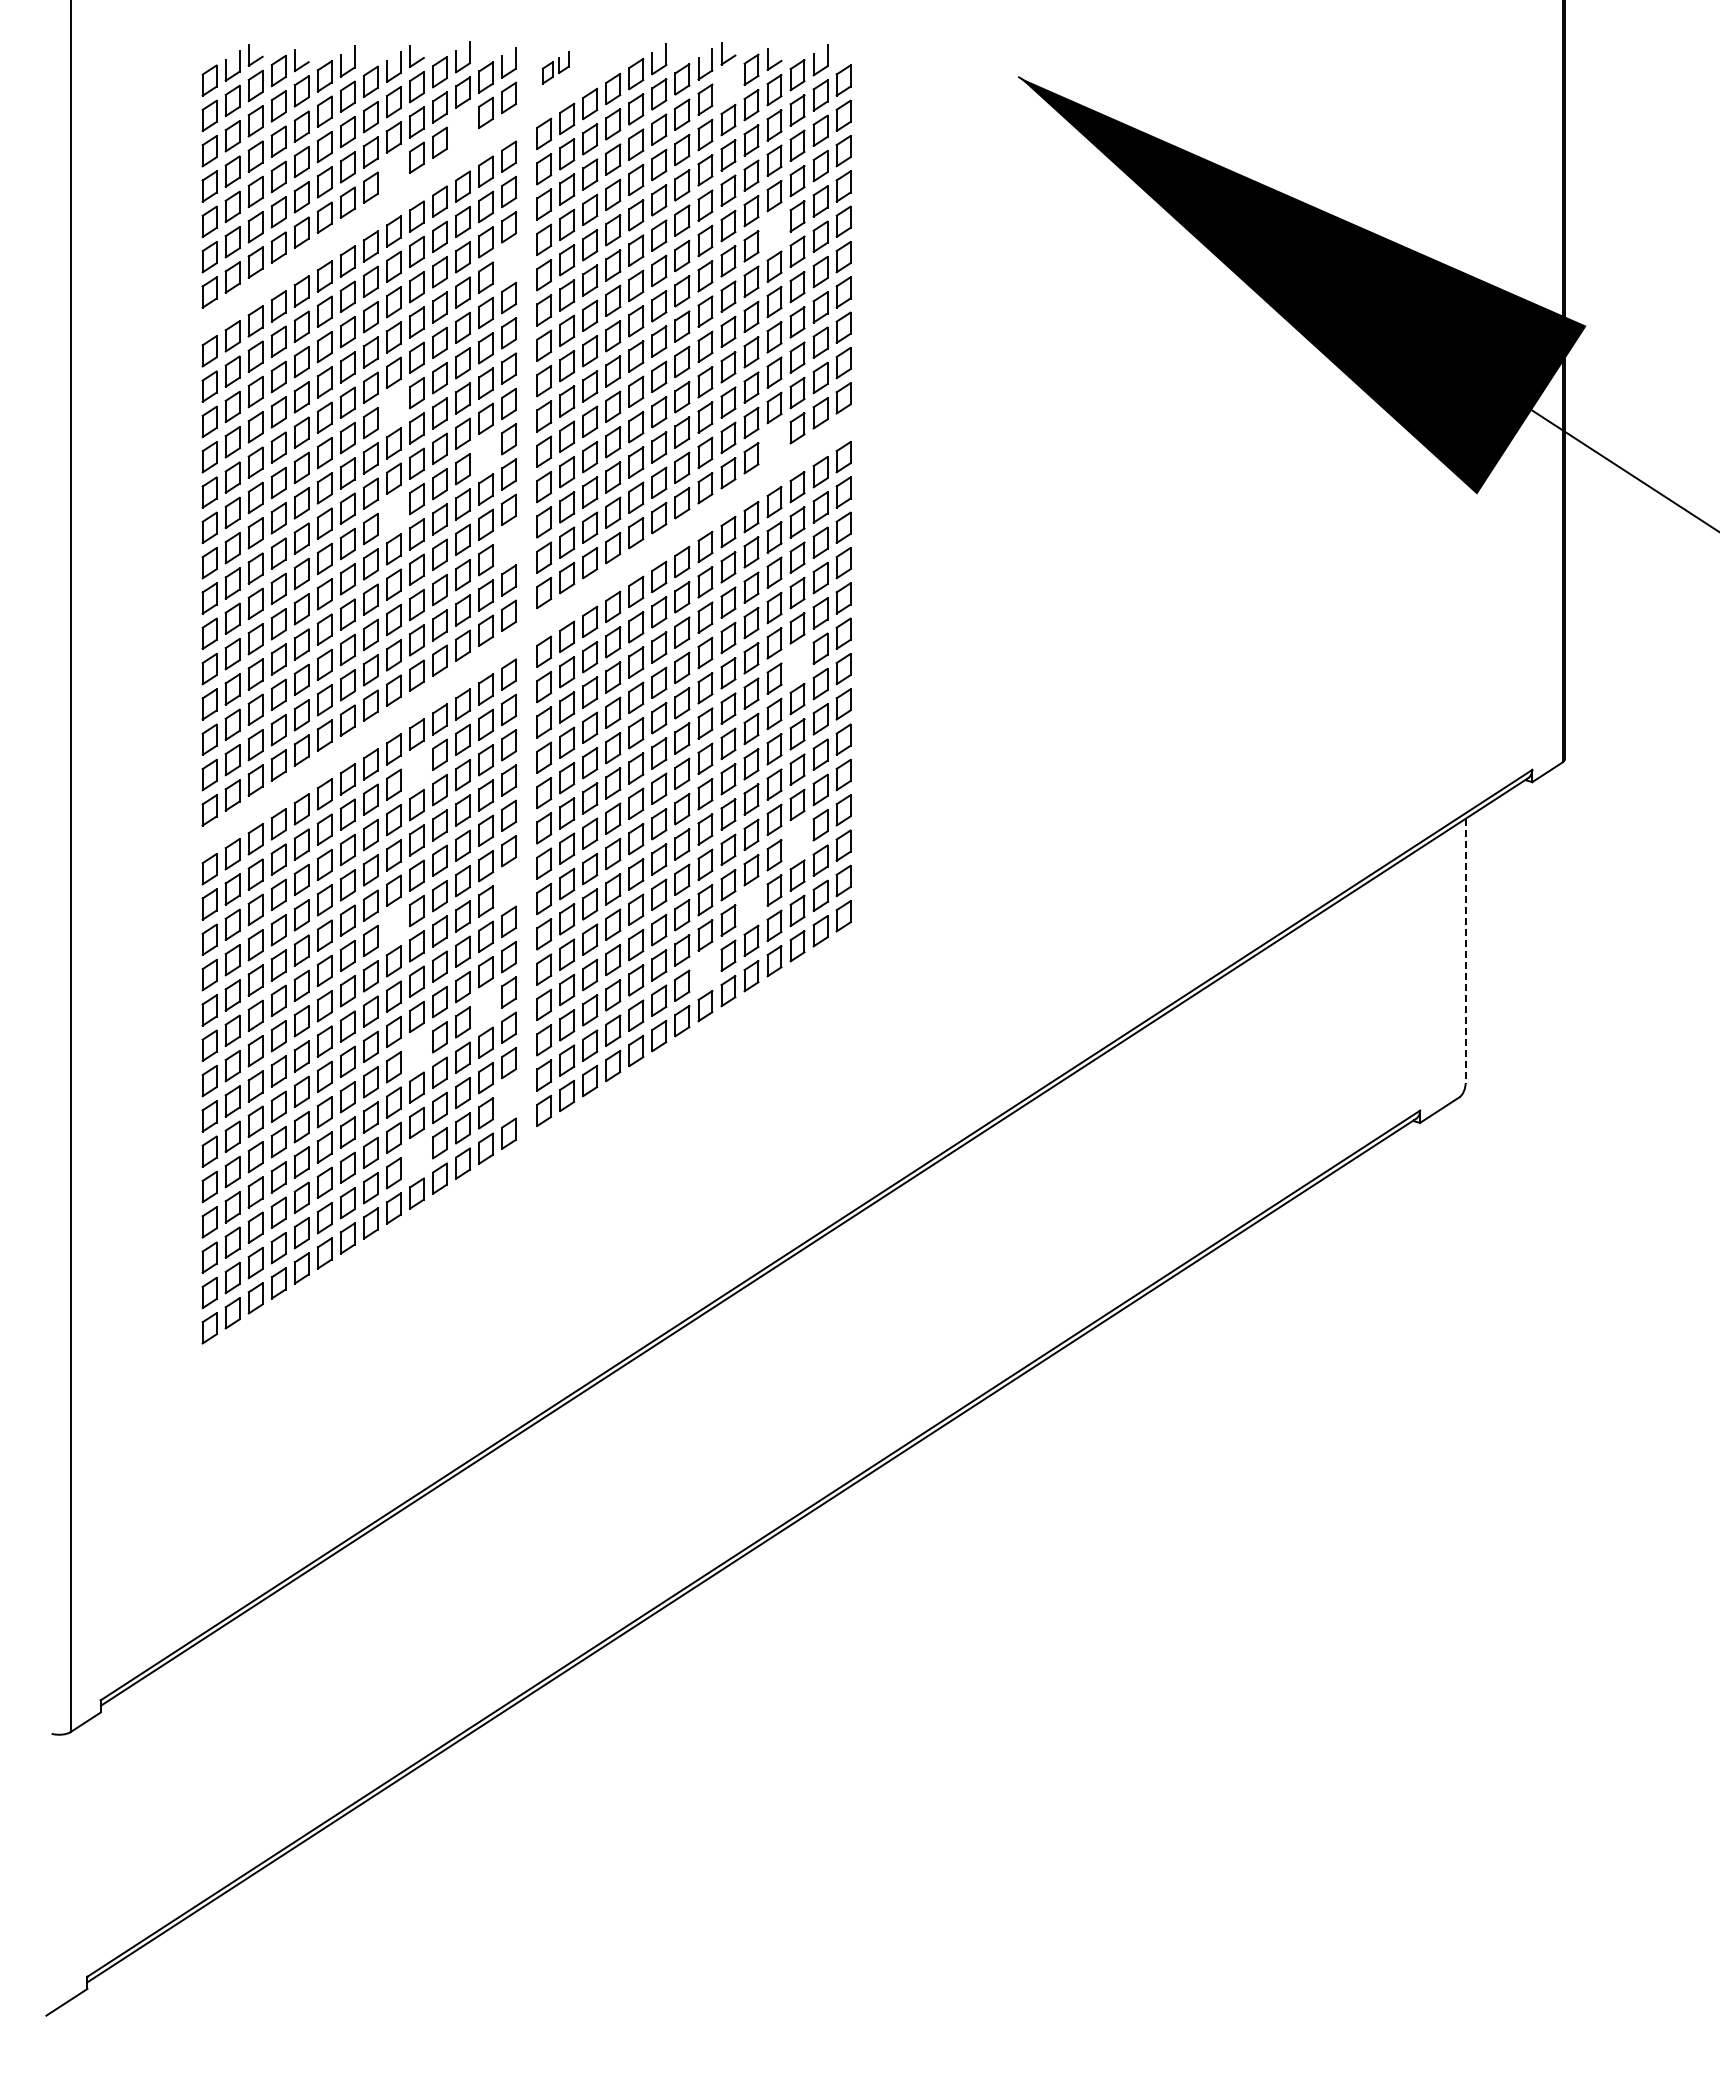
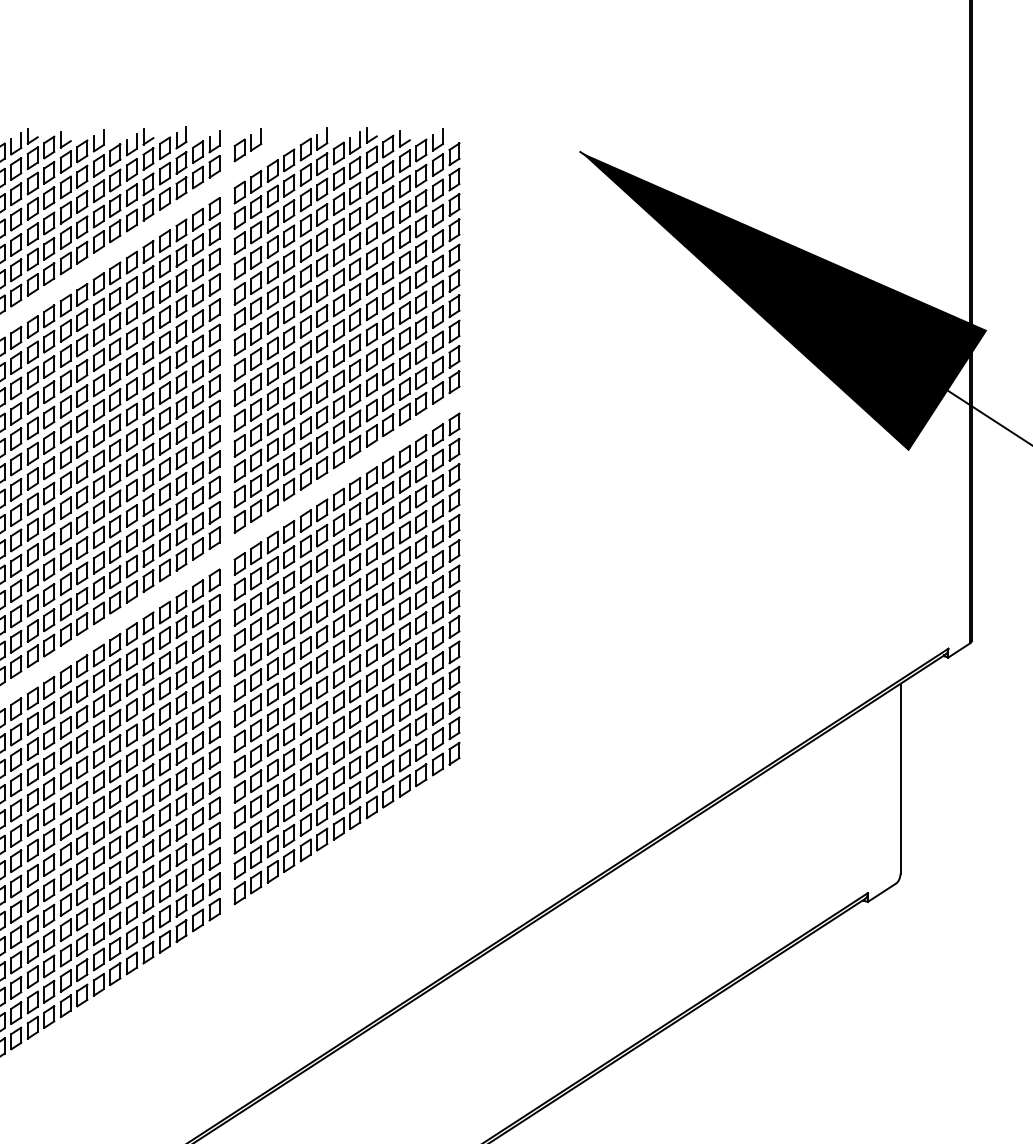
part: (555, 67) -> (247, 144), size x1.43
part: (728, 84) -> (371, 157), added
part: (462, 127) -> (181, 187), added
part: (393, 172) -> (131, 220), added
part: (774, 231) -> (404, 262), added
part: (509, 262) -> (214, 284), added
part: (393, 408) -> (131, 389), added
part: (774, 443) -> (404, 414), added
part: (485, 454) -> (197, 422), added
part: (393, 514) -> (131, 465), added
part: (509, 545) -> (214, 487), added
part: (797, 663) -> (421, 572), added
part: (416, 769) -> (148, 648), added
part: (797, 840) -> (421, 699), added
part: (509, 886) -> (214, 732), added
part: (751, 905) -> (388, 745), added
part: (393, 926) -> (131, 761), added
line: (1465, 951) -> (900, 778), dashed -> solid
part: (705, 970) -> (355, 792), added
part: (485, 1007) -> (197, 819), added
part: (416, 1052) -> (148, 851), added
part: (509, 1098) -> (214, 884), added
part: (416, 1158) -> (148, 927), added

